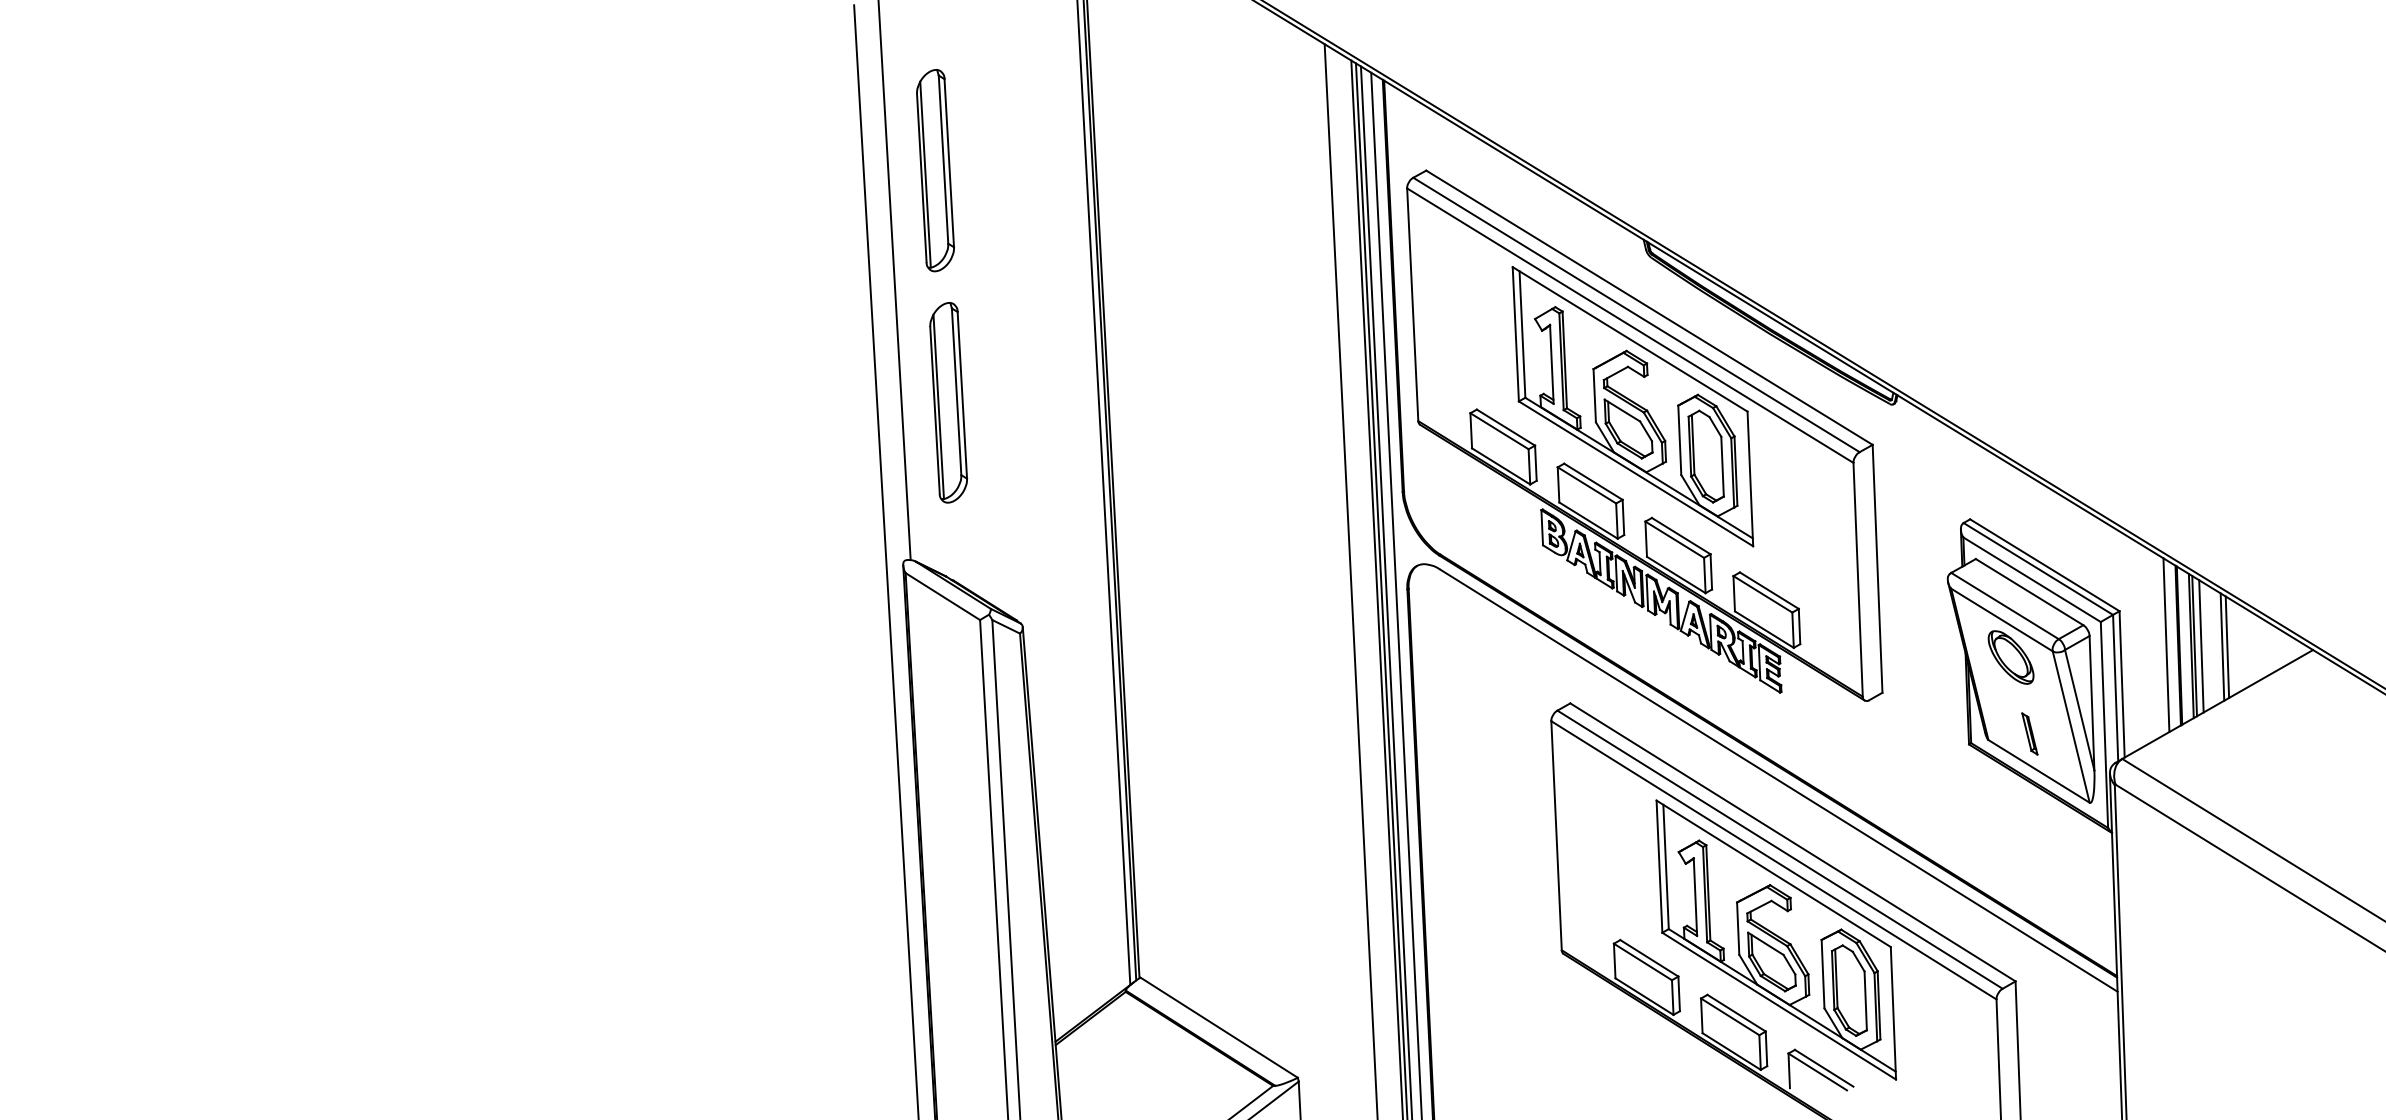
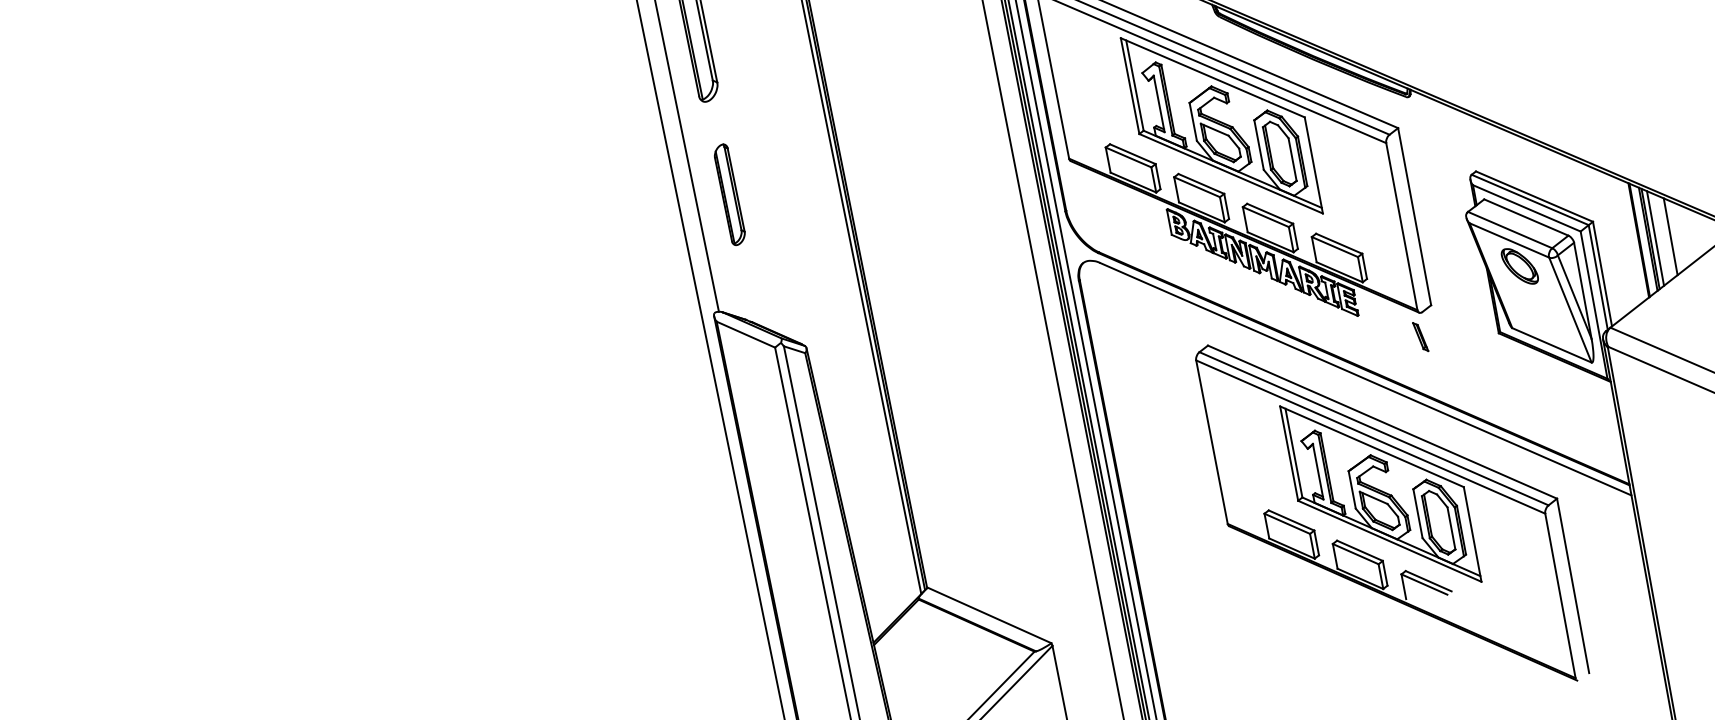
part: (948, 402) -> (729, 194), size x0.7
line: (2166, 645) -> (1630, 241), removed
line: (2227, 646) -> (1674, 235), removed
part: (2029, 733) -> (1420, 336), moved

